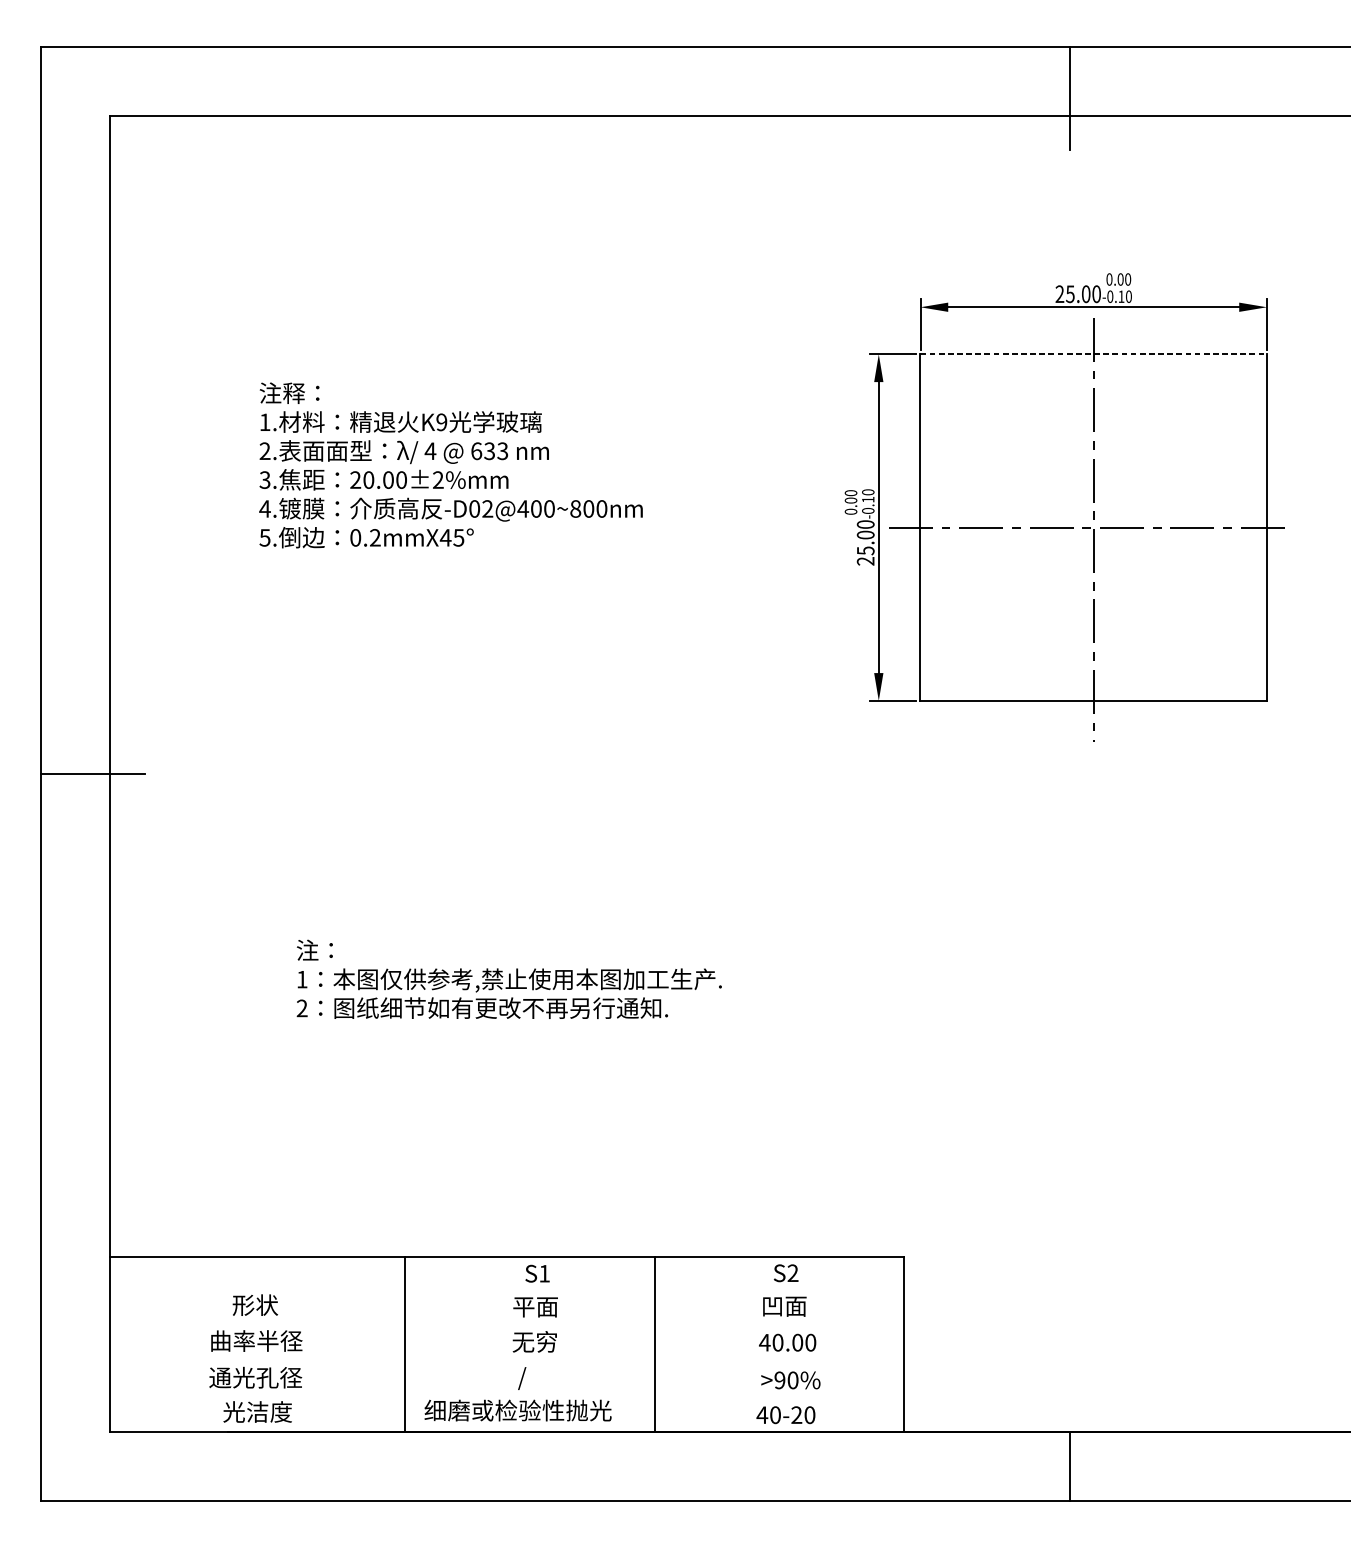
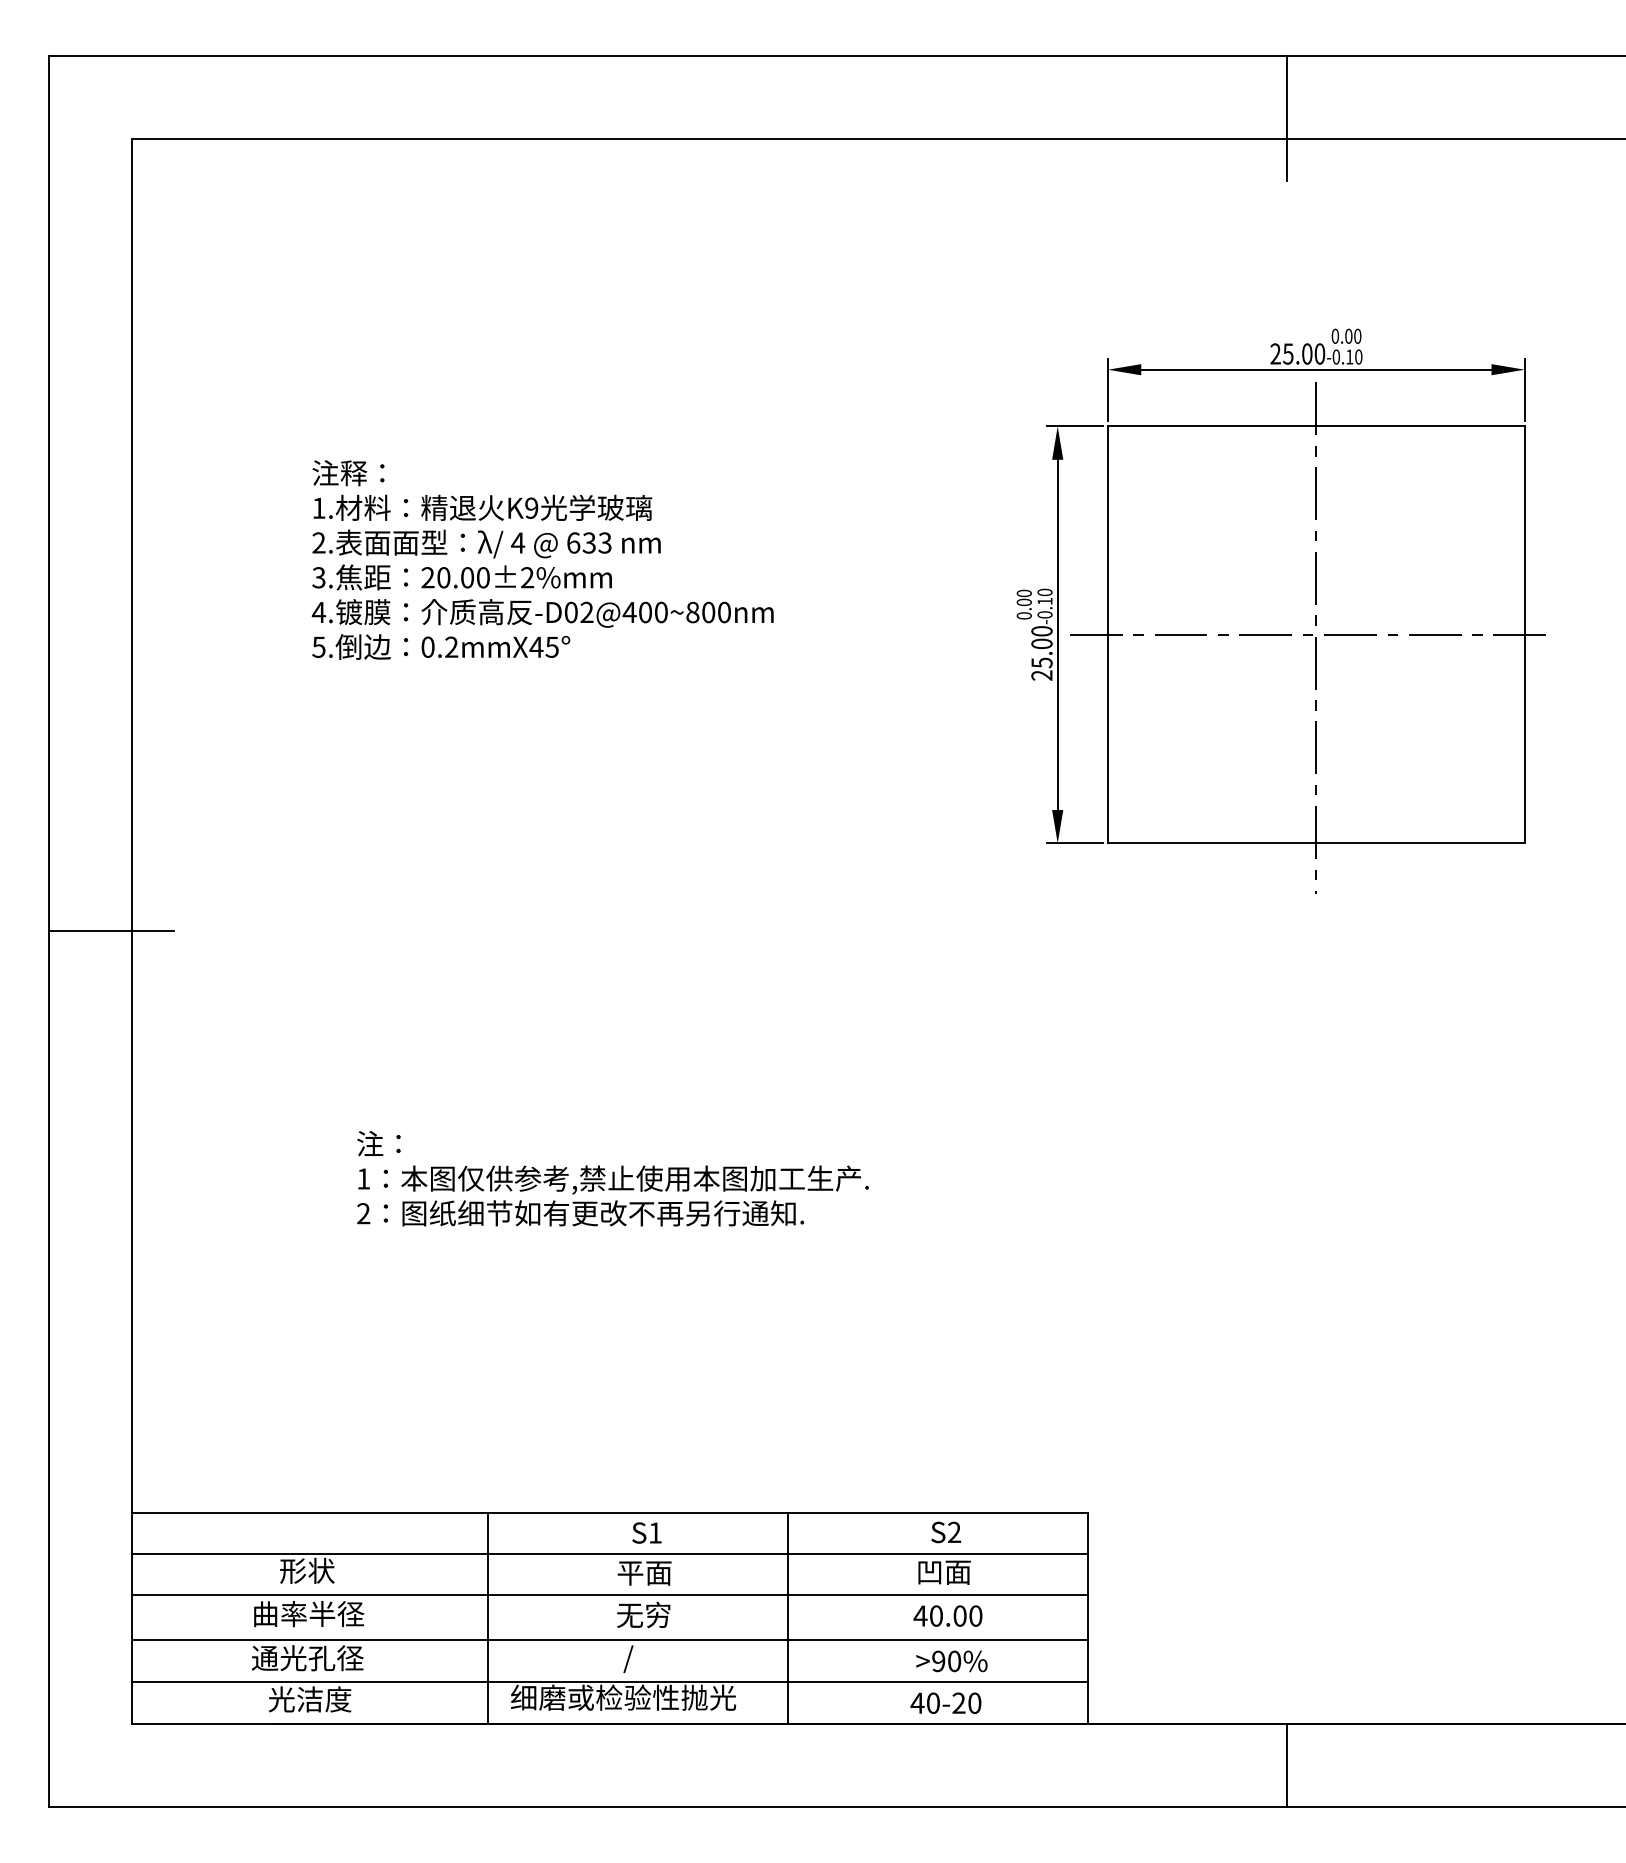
line: (1093, 354) -> (1316, 426), dashed -> solid
line: (507, 1291) -> (610, 1554), added
line: (507, 1325) -> (610, 1595), added
line: (507, 1363) -> (610, 1640), added
line: (507, 1397) -> (610, 1682), added

